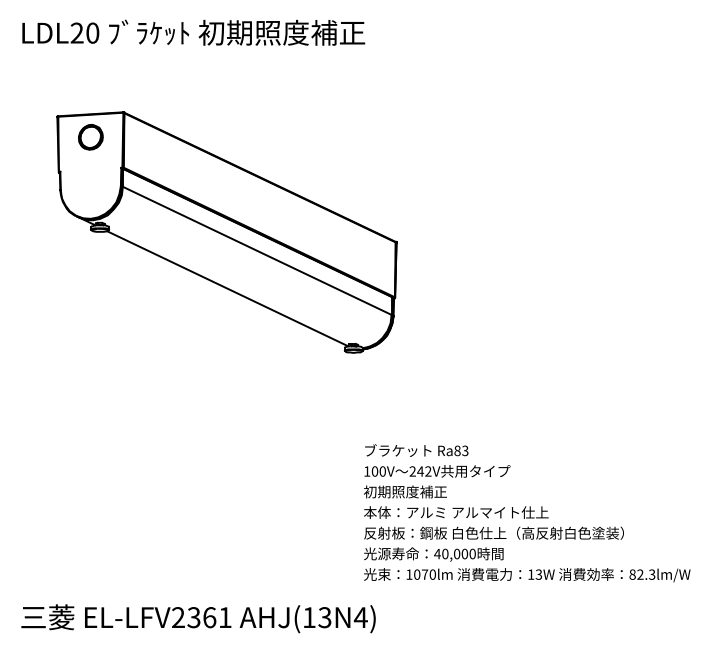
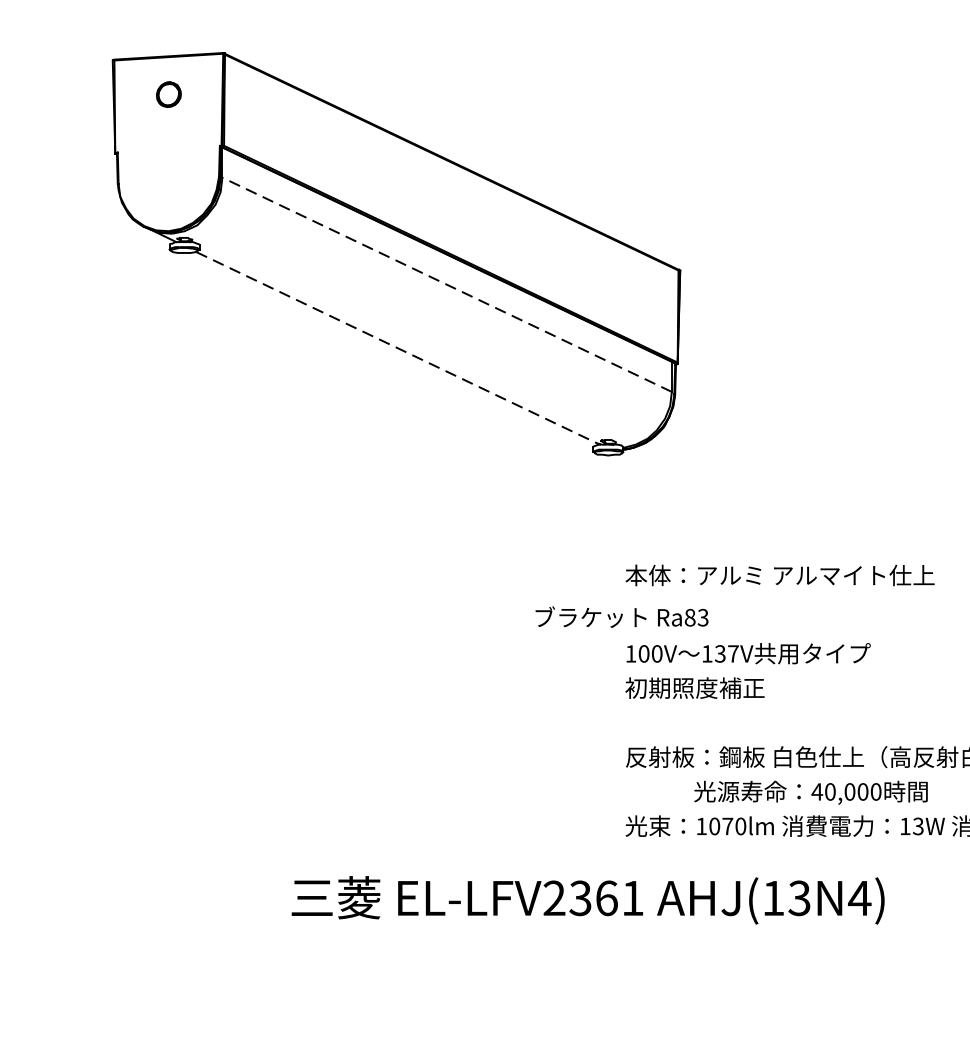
part: (90, 136) -> (168, 93), size x0.6
line: (257, 250) -> (447, 284), solid -> dashed
line: (227, 288) -> (397, 347), solid -> dashed
text: (416, 450) -> (621, 617), moved
text: (420, 471) -> (720, 653), 242V -> 137V
text: (456, 512) -> (780, 575), moved
text: (433, 554) -> (810, 792), moved
text: (198, 618) -> (588, 899), moved

